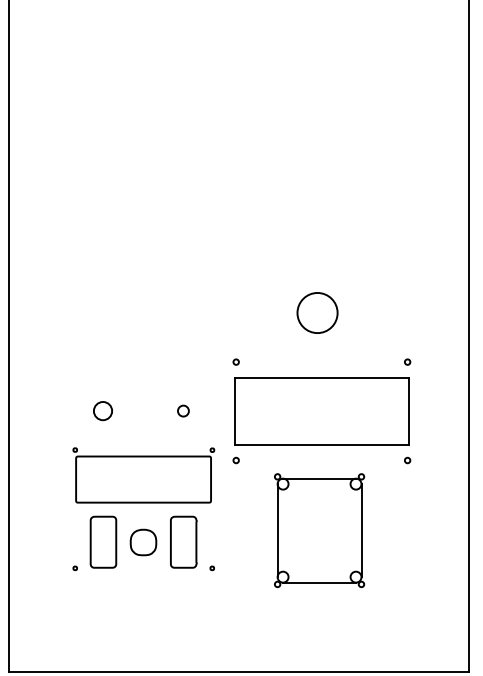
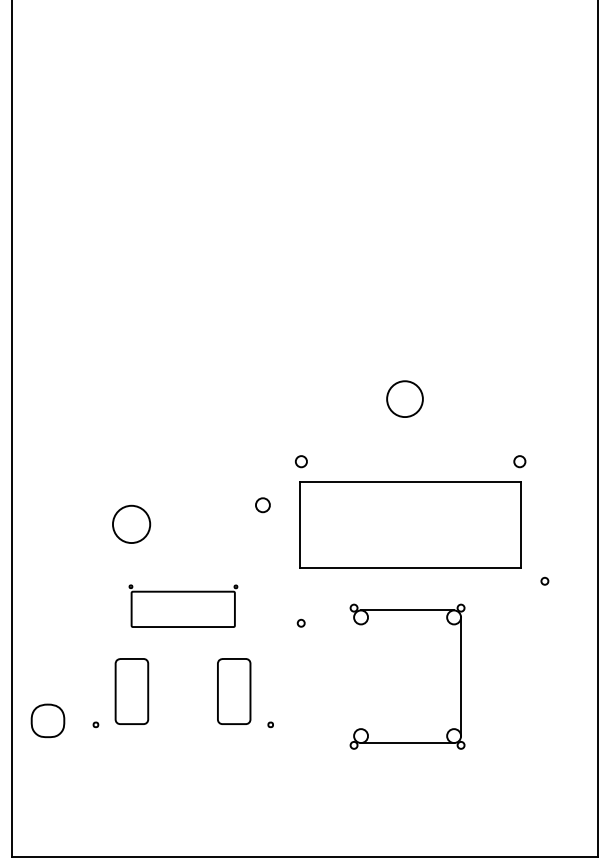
circle: (317, 312) -> (404, 398), size x0.7
circle: (235, 361) -> (300, 461), size x1.6
circle: (407, 361) -> (519, 461), size x1.6
circle: (102, 410) -> (130, 523), size x1.6
circle: (183, 411) -> (262, 505), moved
part: (235, 459) -> (300, 622), moved
circle: (407, 459) -> (544, 580), moved
part: (143, 474) -> (183, 605), size x0.6
line: (277, 530) -> (354, 676), removed
part: (143, 542) -> (47, 720), moved

